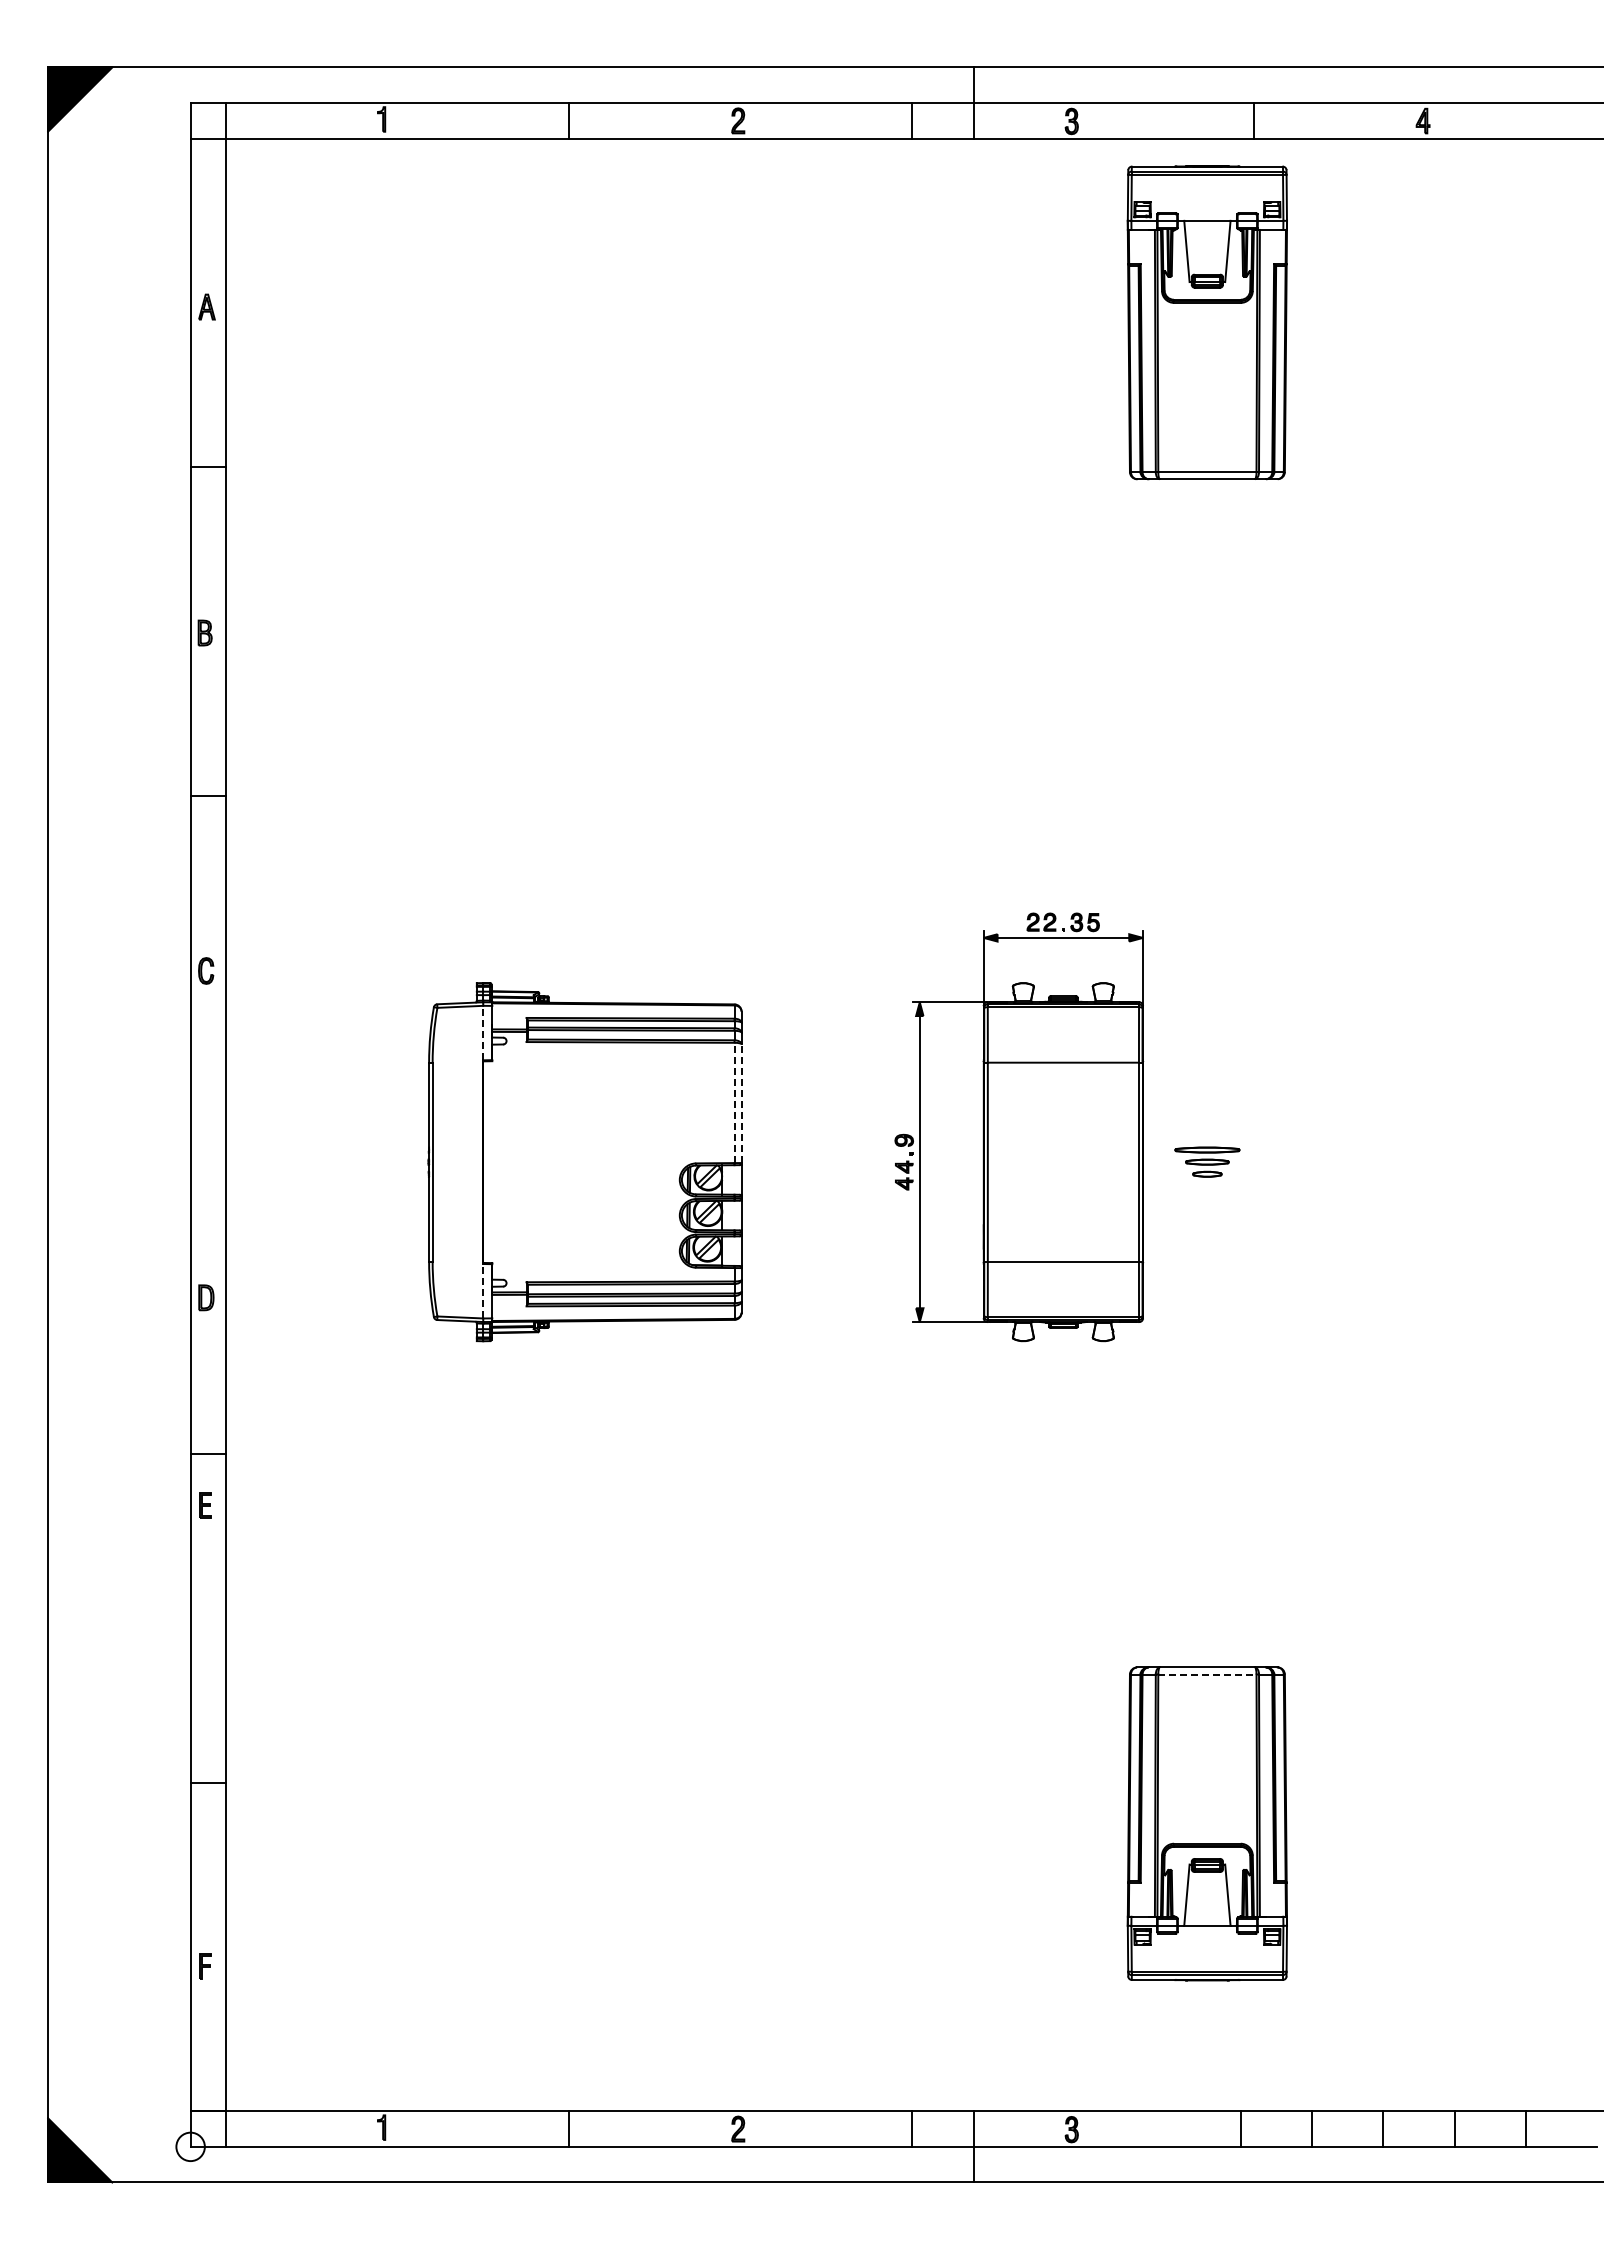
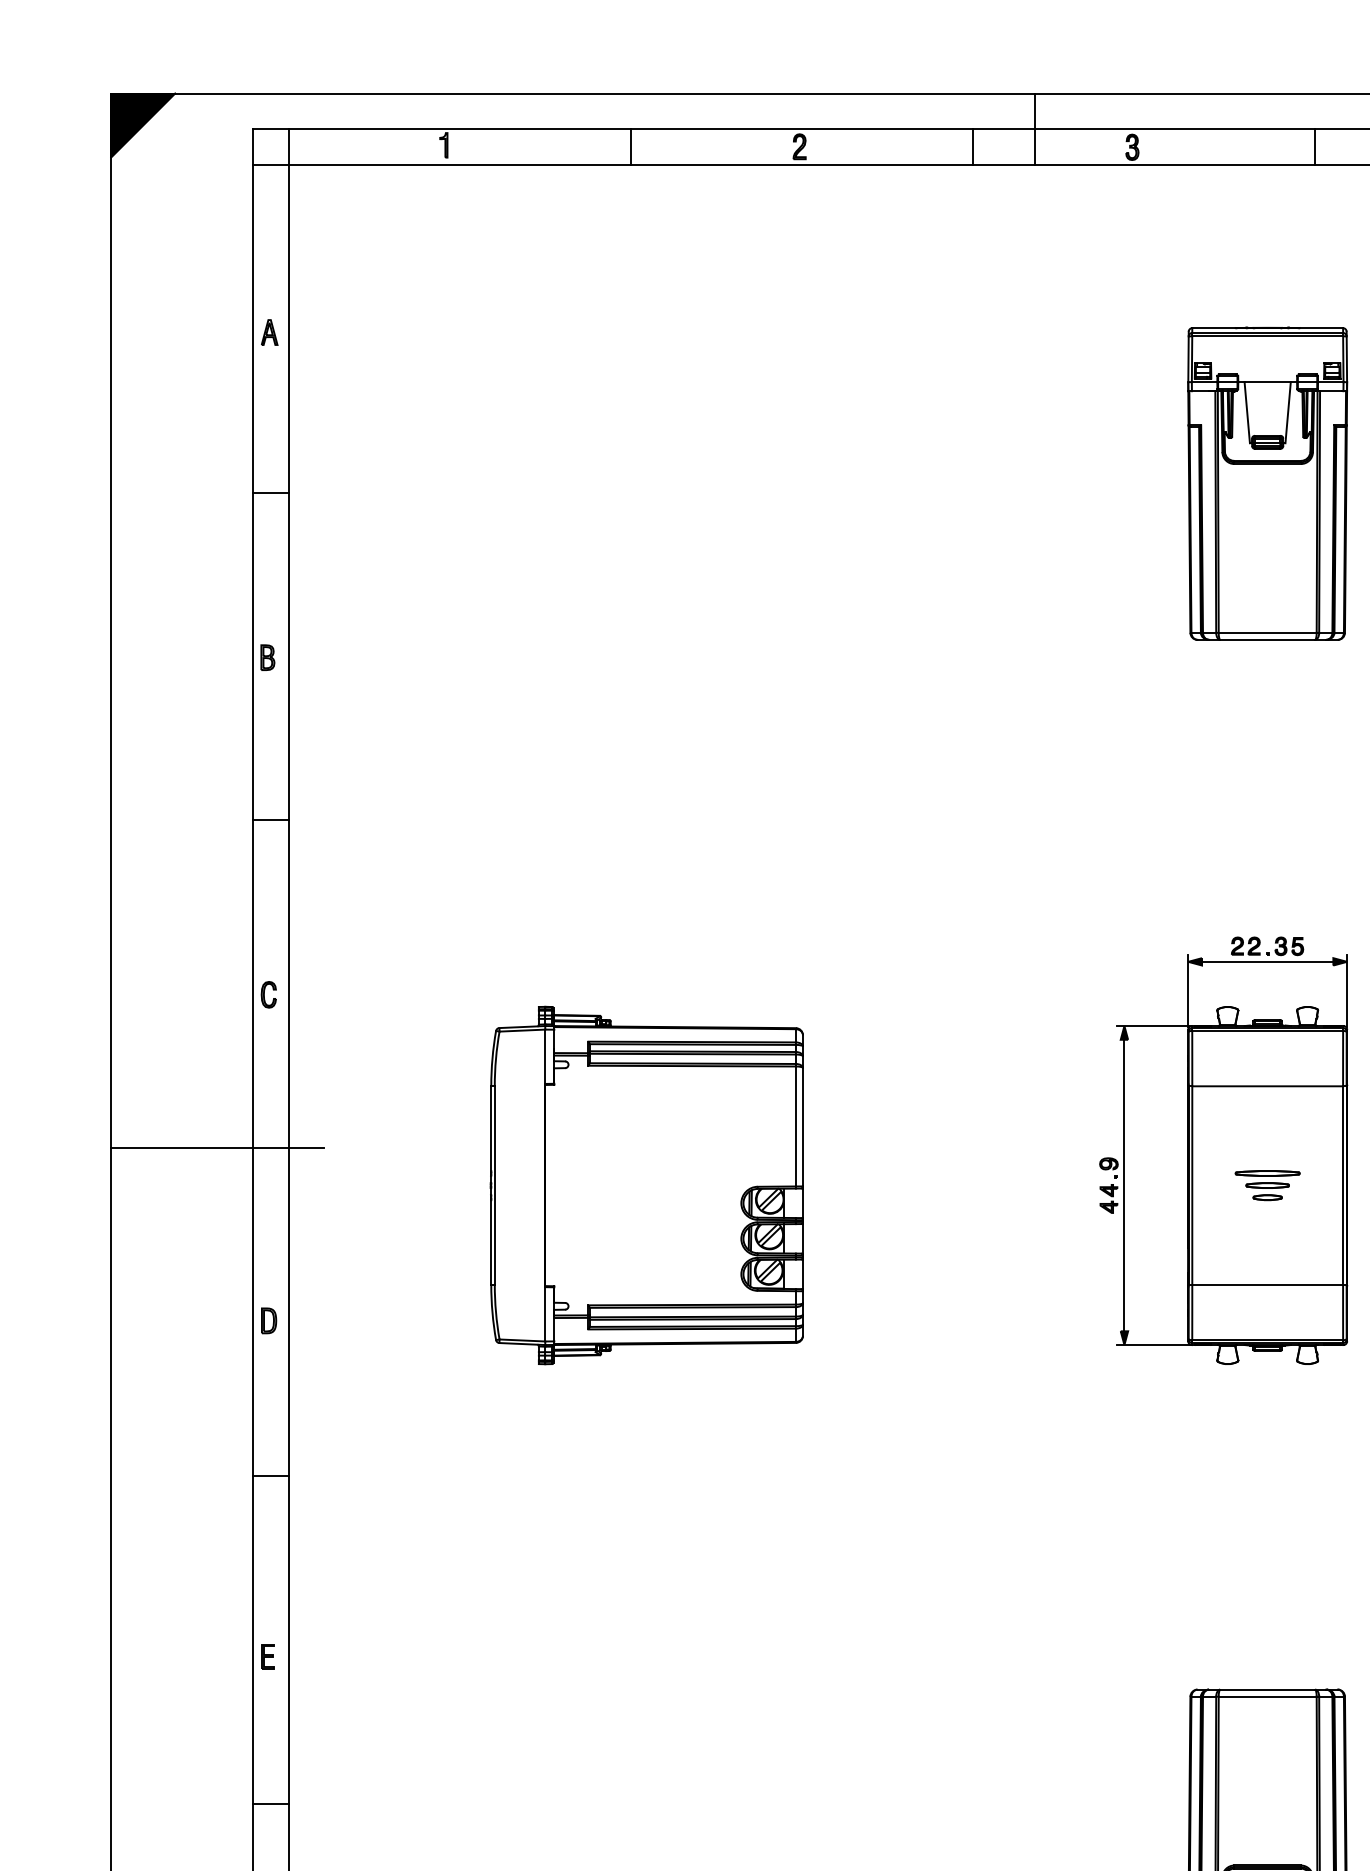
part: (1206, 322) -> (1266, 483), moved
line: (483, 1032) -> (545, 1056), dashed -> solid
line: (734, 1102) -> (795, 1126), dashed -> solid
line: (741, 1103) -> (802, 1127), dashed -> solid
line: (154, 1125) -> (217, 1148), added
part: (1019, 1127) -> (1223, 1150), moved
line: (483, 1290) -> (545, 1313), dashed -> solid
part: (205, 1505) -> (268, 1656), moved
line: (1207, 1674) -> (1267, 1696), dashed -> solid

